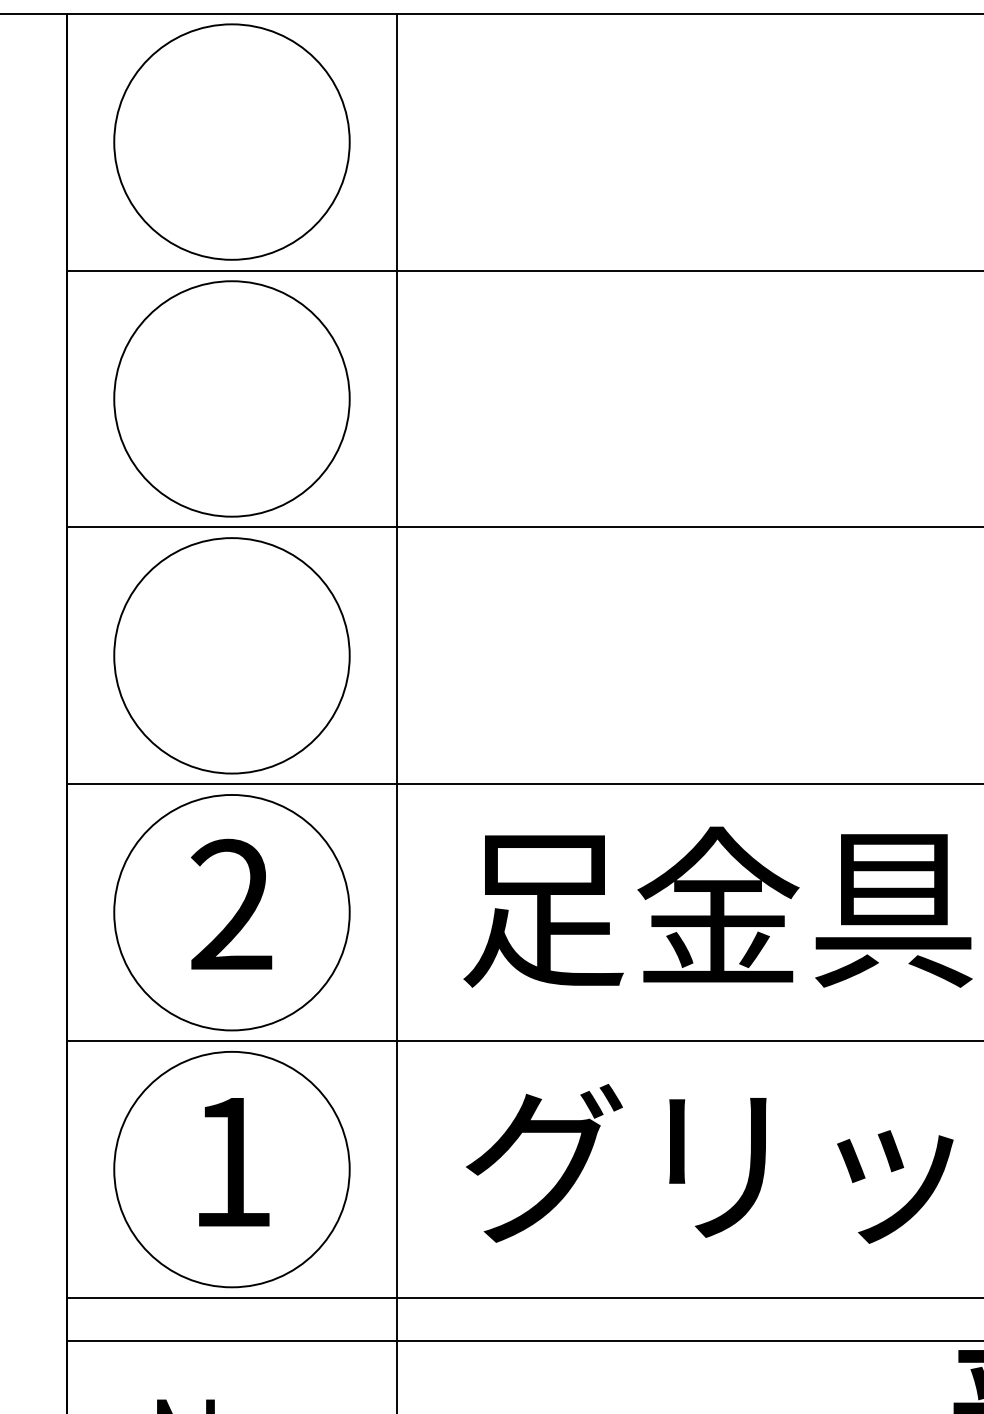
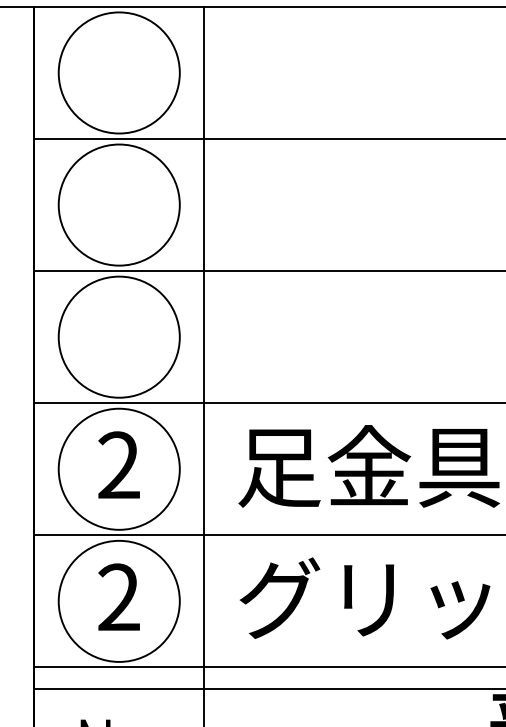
text: (230, 1160) -> (118, 596), 1 -> 2

